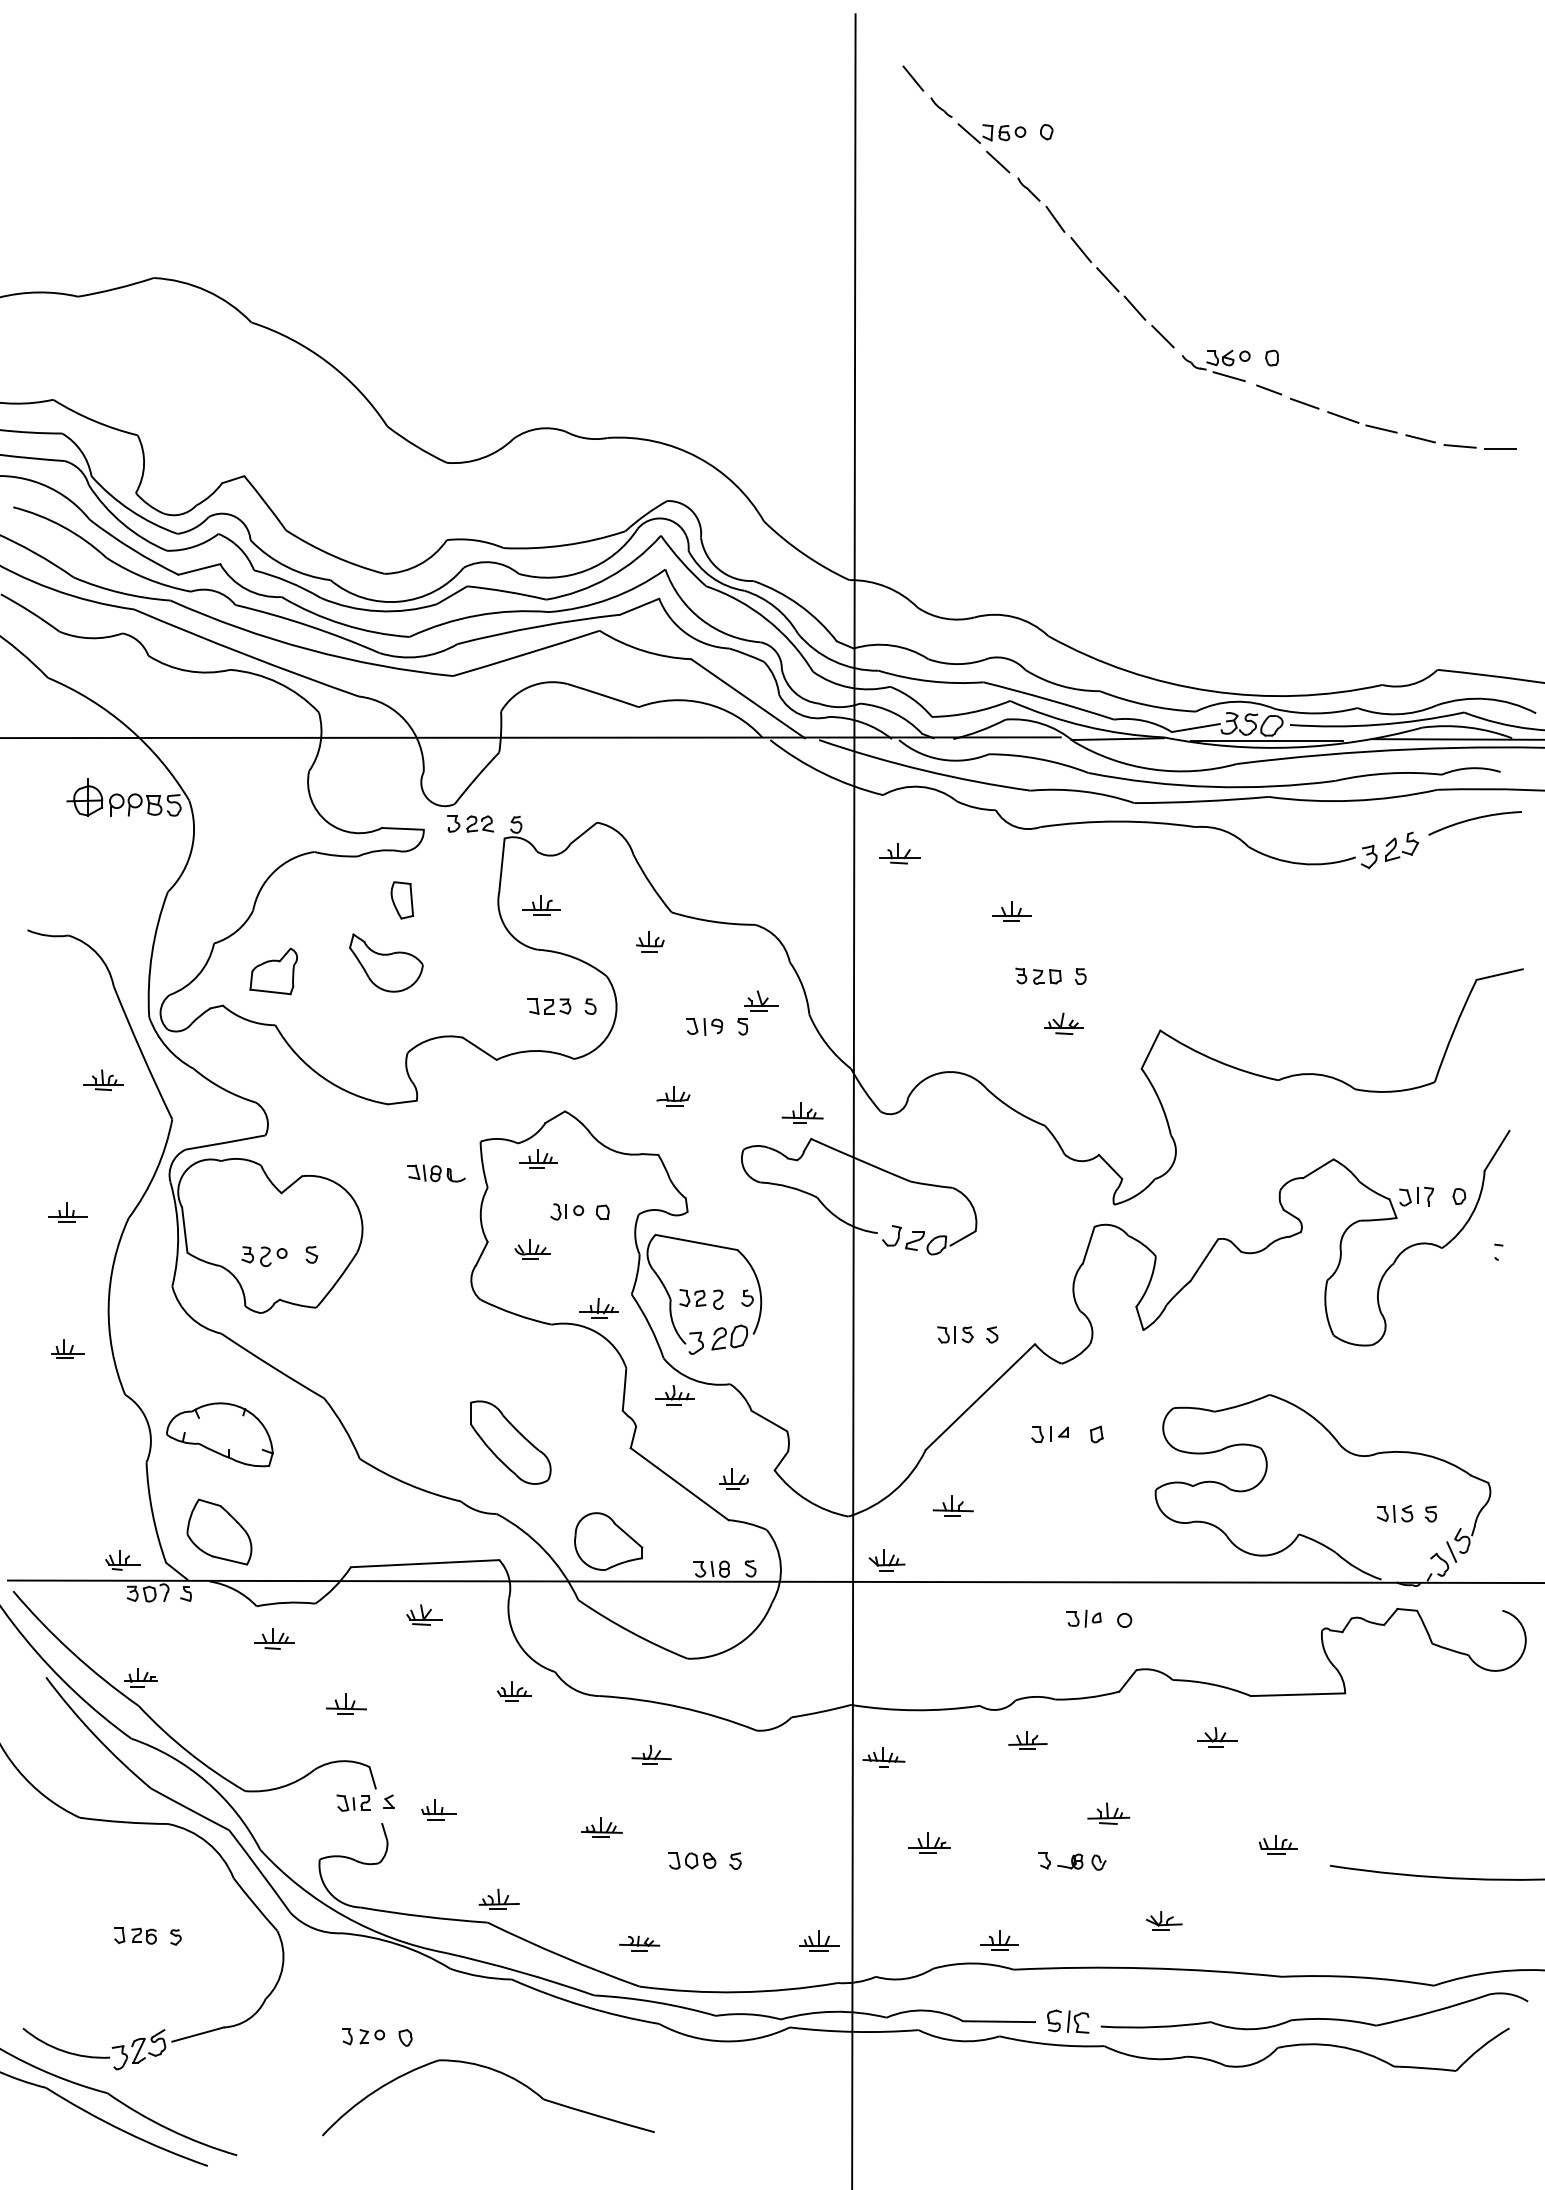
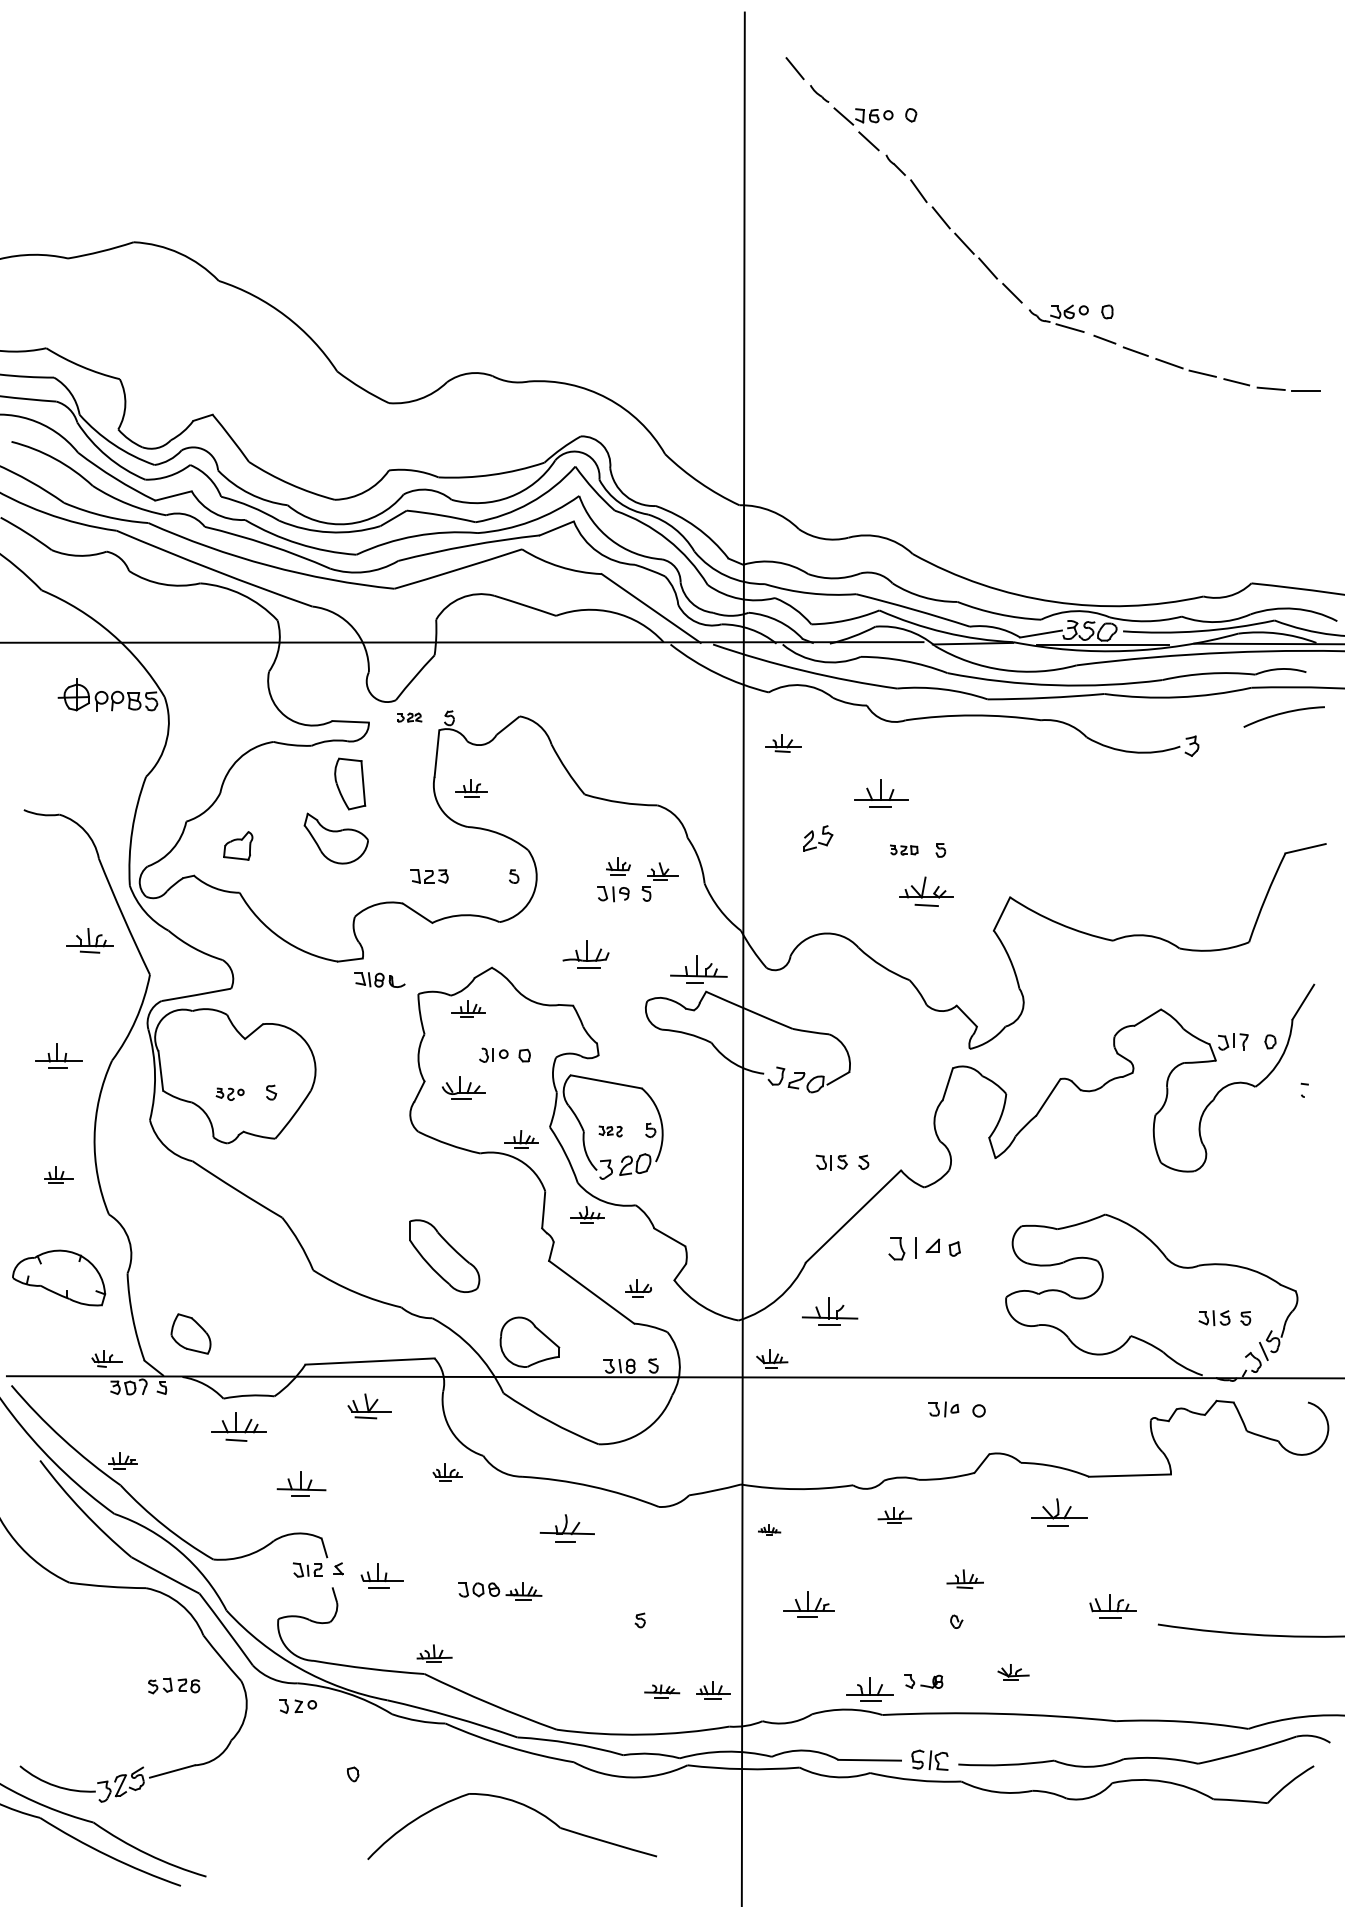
part: (470, 823) -> (409, 717), size x0.6
part: (1402, 846) -> (818, 838), moved
part: (402, 900) -> (350, 784), size x1.6
part: (1011, 911) -> (880, 793), size x1.6
part: (650, 941) -> (618, 866), moved
part: (273, 971) -> (238, 845), size x0.7
part: (1038, 975) -> (904, 849), size x0.7
part: (549, 1006) -> (429, 876), moved
part: (1063, 1023) -> (925, 891), size x1.6
part: (103, 1079) -> (90, 940), size x1.4
part: (673, 1096) -> (586, 954), size x1.6
part: (802, 1112) -> (698, 968), size x1.6
part: (436, 1173) -> (379, 980), moved
part: (67, 1212) -> (58, 1055), size x1.4
part: (532, 1249) -> (463, 1088), size x1.4
part: (264, 1256) -> (230, 1094), size x0.7
part: (701, 1299) -> (610, 1131), size x0.6
part: (219, 1434) -> (58, 1277), moved
part: (1049, 1434) -> (913, 1249), size x1.6
part: (952, 1505) -> (829, 1310), size x1.6
part: (219, 1531) -> (191, 1333), size x0.7
part: (424, 1614) -> (369, 1405), size x1.4
part: (274, 1638) -> (238, 1426), size x1.6
part: (346, 1703) -> (301, 1483), size x1.4
part: (1217, 1737) -> (1059, 1512), size x1.6
part: (651, 1754) -> (567, 1527), size x1.6
part: (883, 1757) -> (769, 1530), size x0.6
part: (438, 1809) -> (381, 1575), size x1.4
part: (929, 1842) -> (809, 1604), size x1.4
part: (1277, 1844) -> (1112, 1606), size x1.4
part: (692, 1860) -> (479, 1589), moved
part: (1060, 1860) -> (923, 1680), moved
part: (135, 1935) -> (181, 1685), moved
part: (999, 1940) -> (870, 1689), size x1.4
part: (639, 1943) -> (662, 1691), moved
part: (363, 2036) -> (298, 1706), moved
part: (497, 2072) -> (520, 1804), moved

